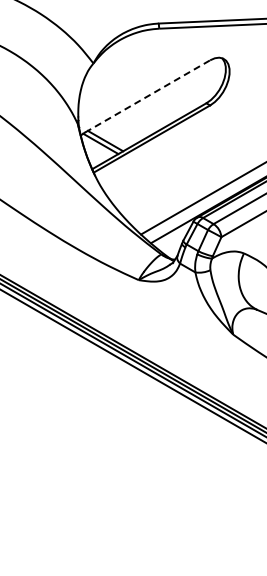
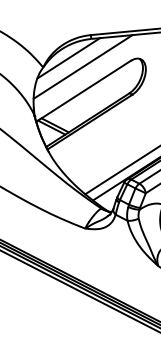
line: (127, 52) -> (68, 58), added
line: (146, 65) -> (83, 67), added
line: (148, 96) -> (85, 90), dashed -> solid

